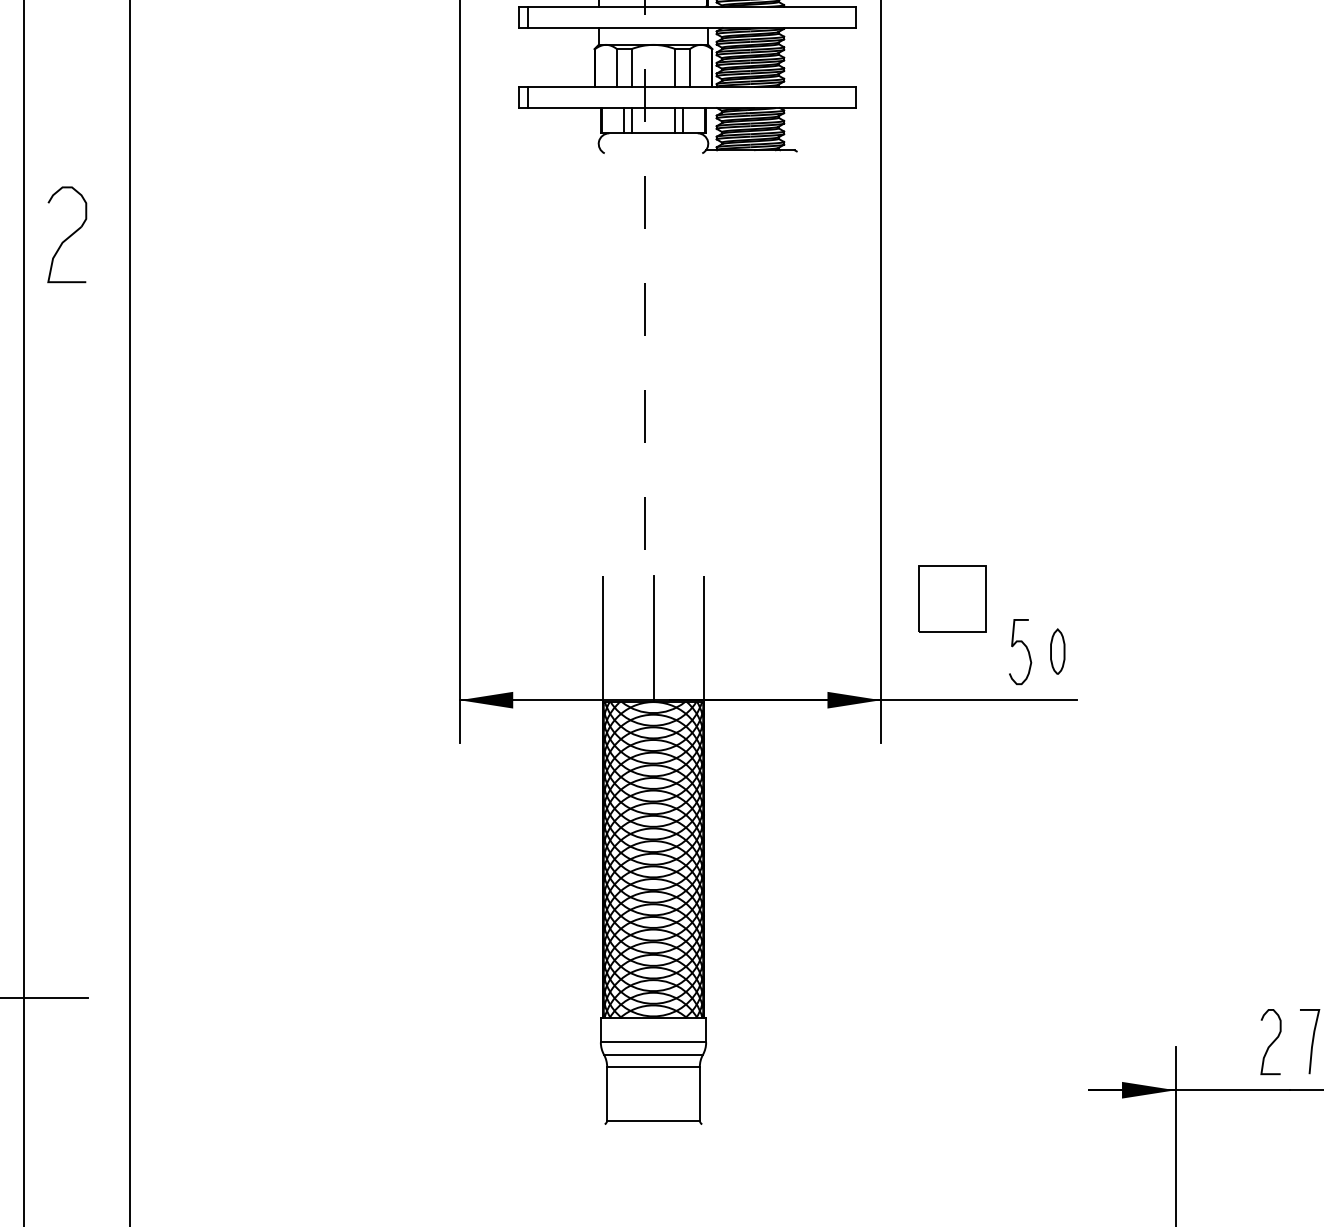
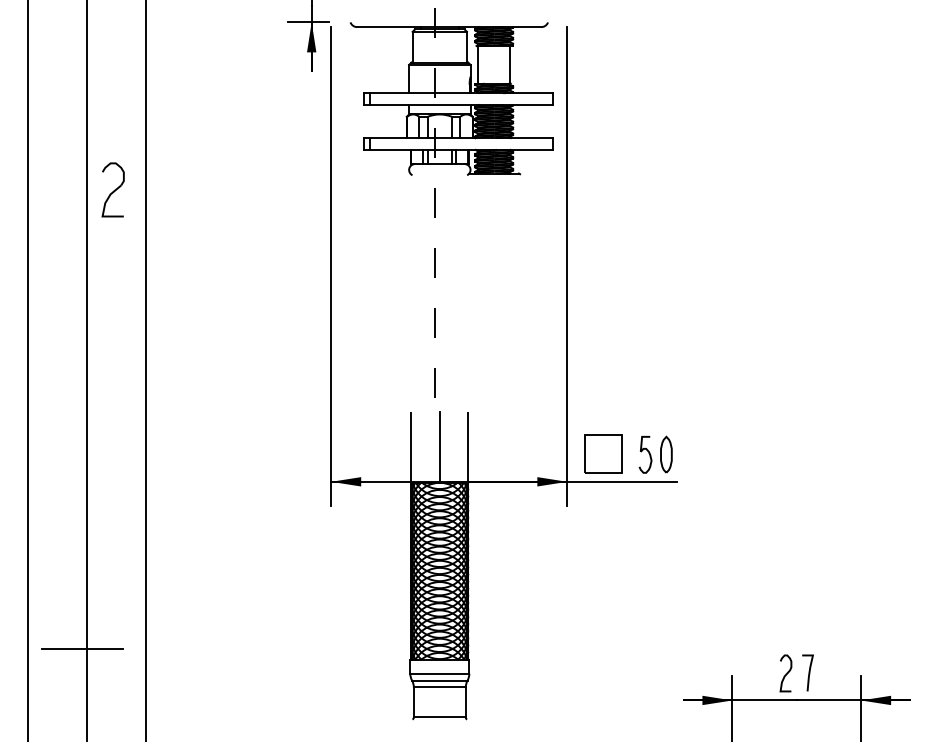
part: (65, 234) -> (112, 189), moved
part: (952, 597) -> (603, 453), moved
part: (1057, 651) -> (666, 454), size x1.43

